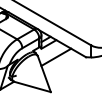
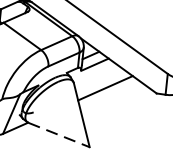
line: (32, 86) -> (59, 134), solid -> dashed

